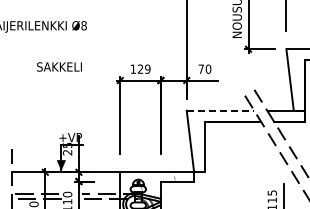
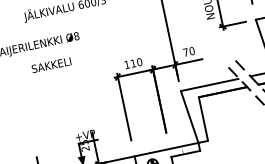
text: (59, 66) -> (51, 64), moved
text: (143, 68) -> (135, 62), 129 -> 110
line: (220, 110) -> (210, 84), dashed -> solid

